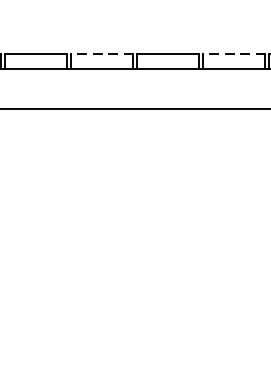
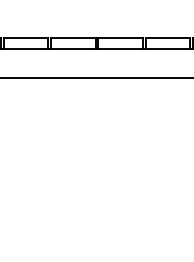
line: (101, 54) -> (72, 38), dashed -> solid
line: (234, 54) -> (167, 38), dashed -> solid

